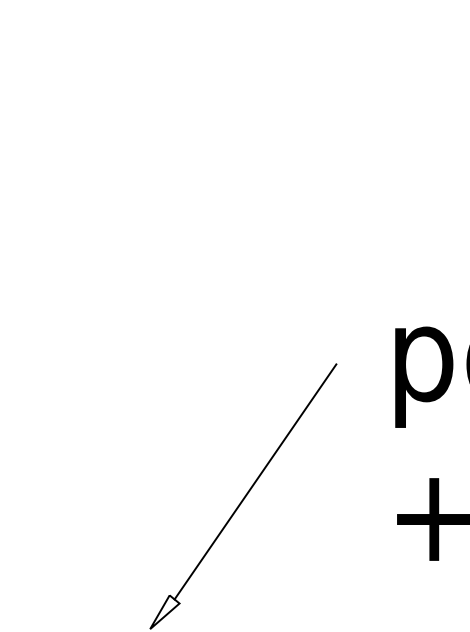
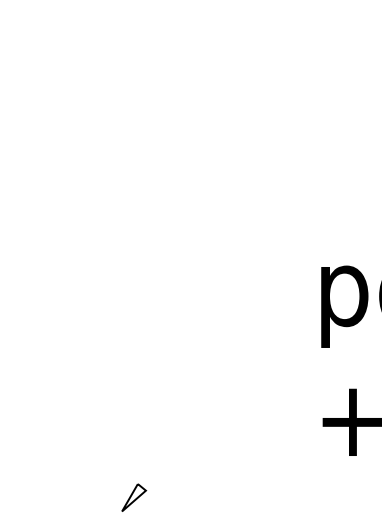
line: (255, 481) -> (207, 391), removed

